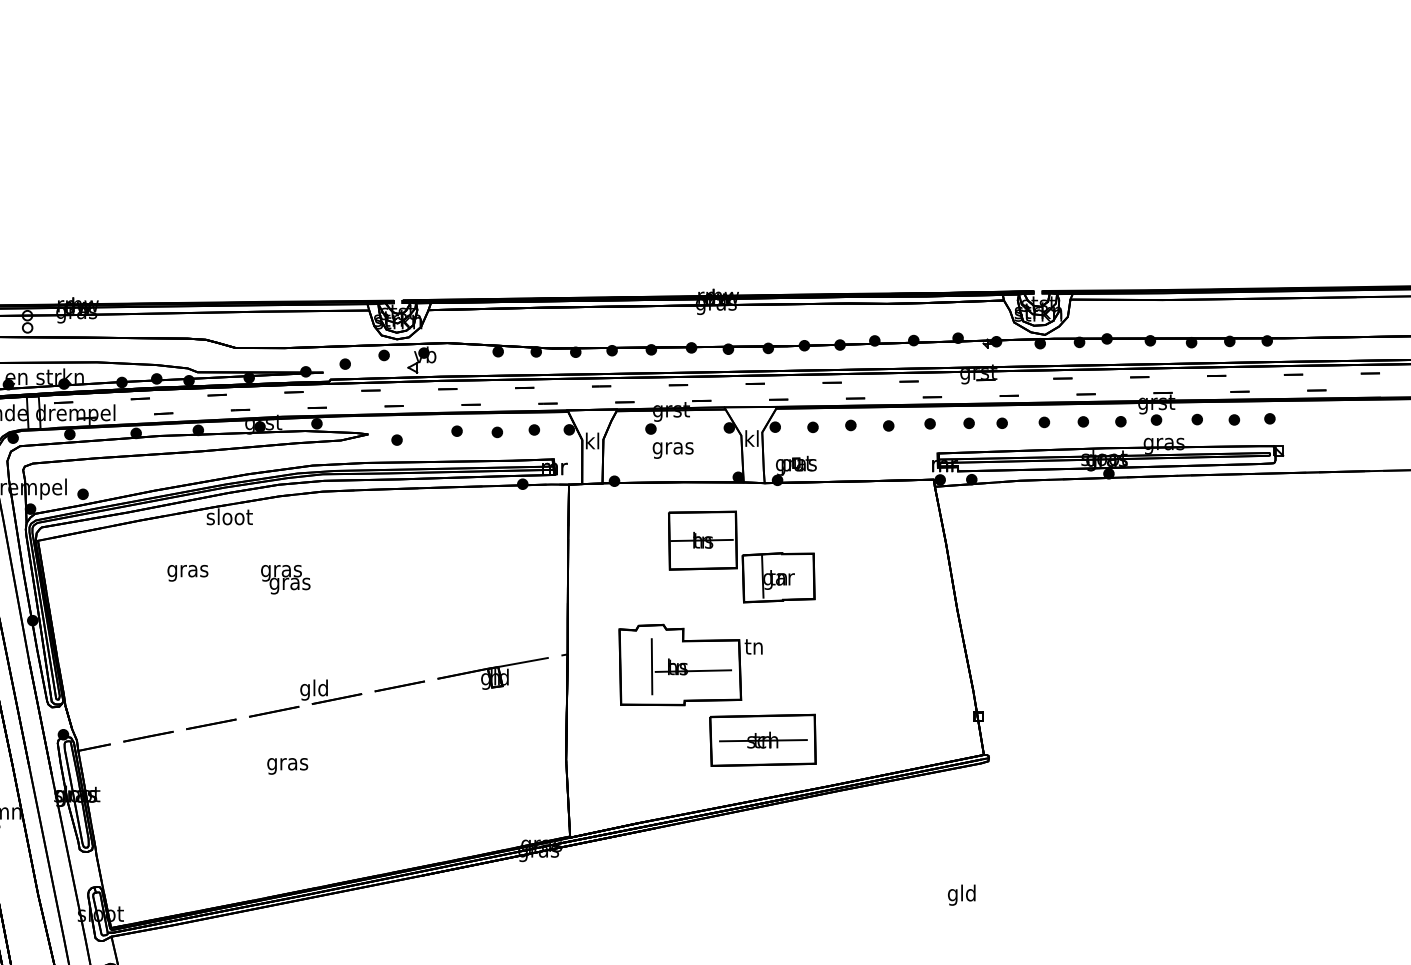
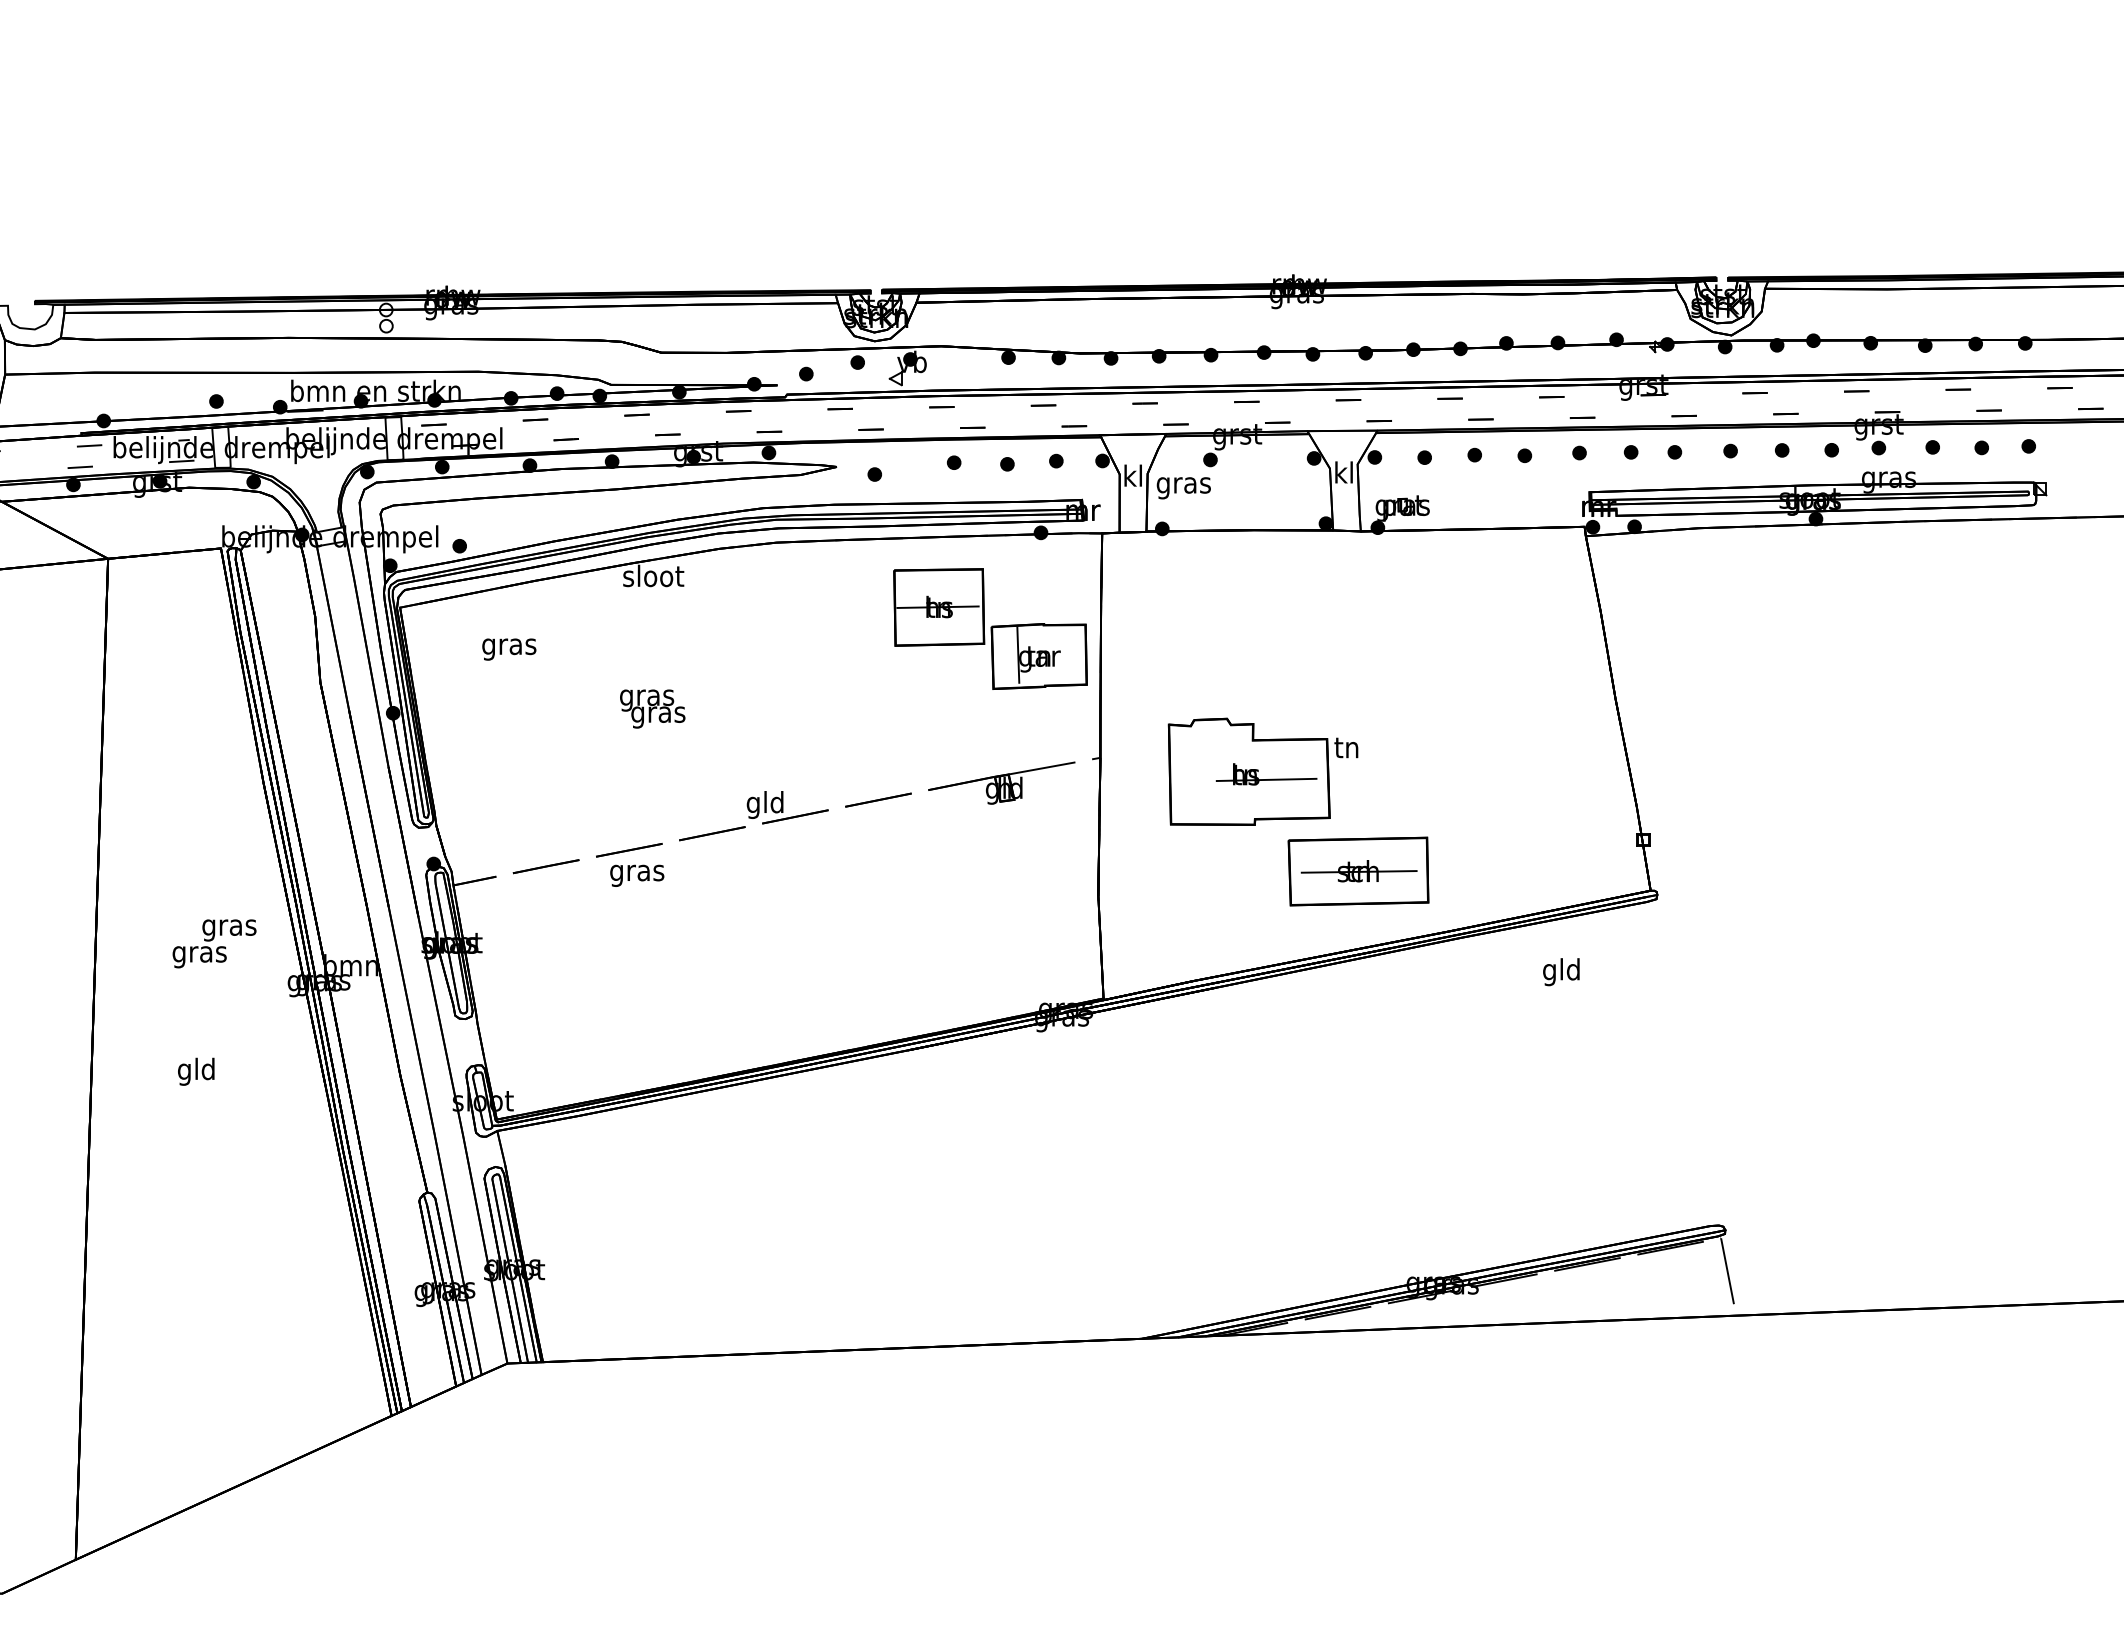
text: (672, 450) -> (1183, 488), moved
part: (741, 556) -> (990, 628), moved
text: (188, 573) -> (509, 649), moved
text: (285, 579) -> (652, 708), moved
line: (651, 666) -> (1211, 773), removed
text: (287, 766) -> (637, 875), moved
text: (961, 895) -> (1561, 972), moved

